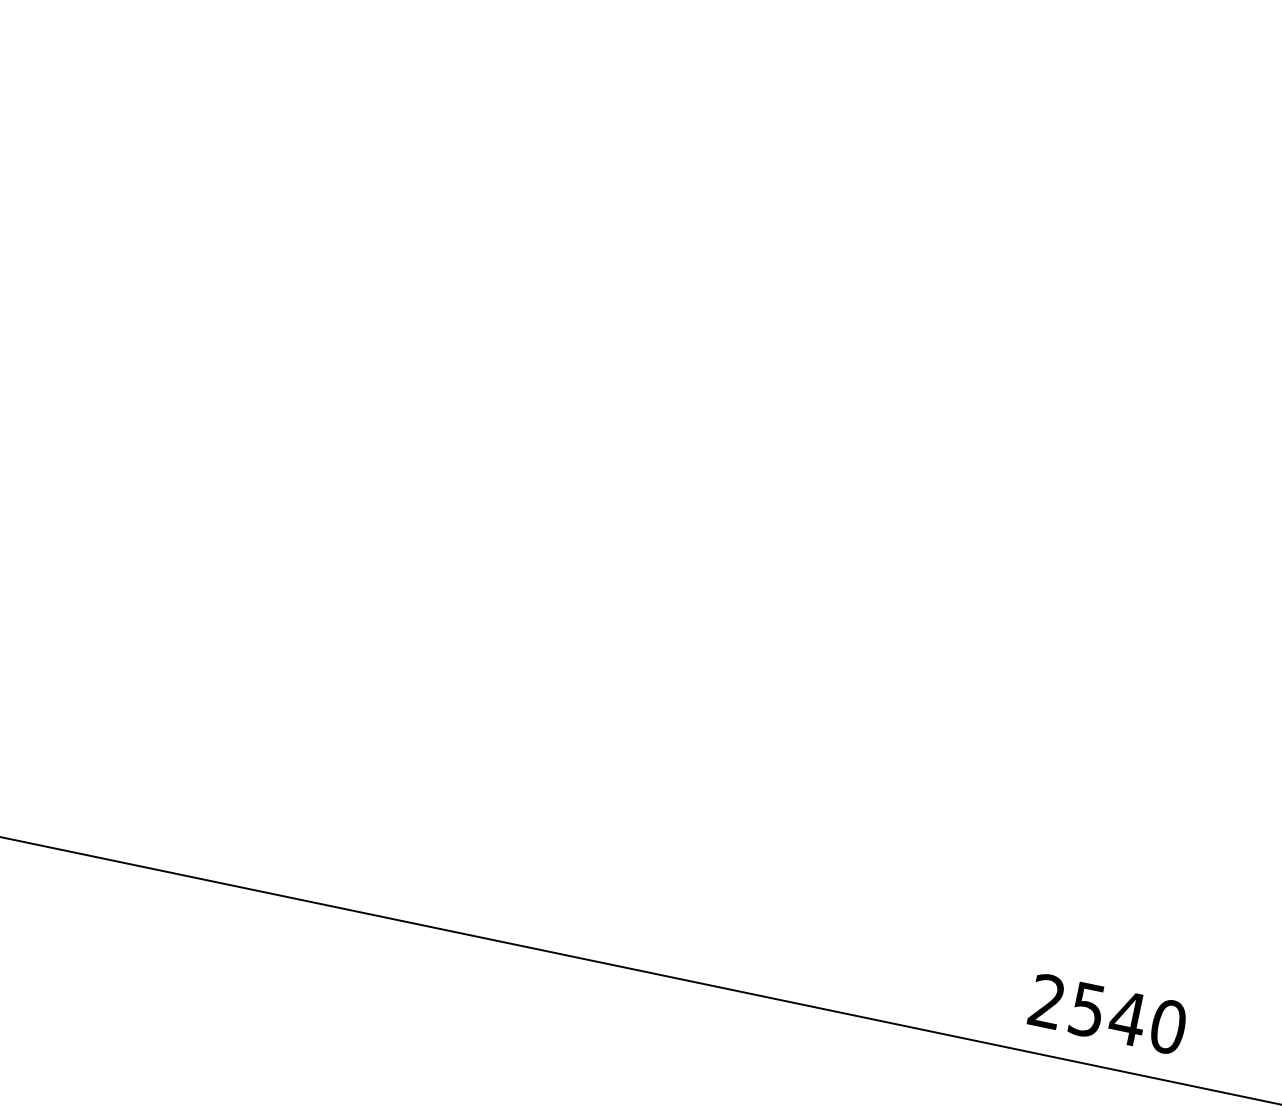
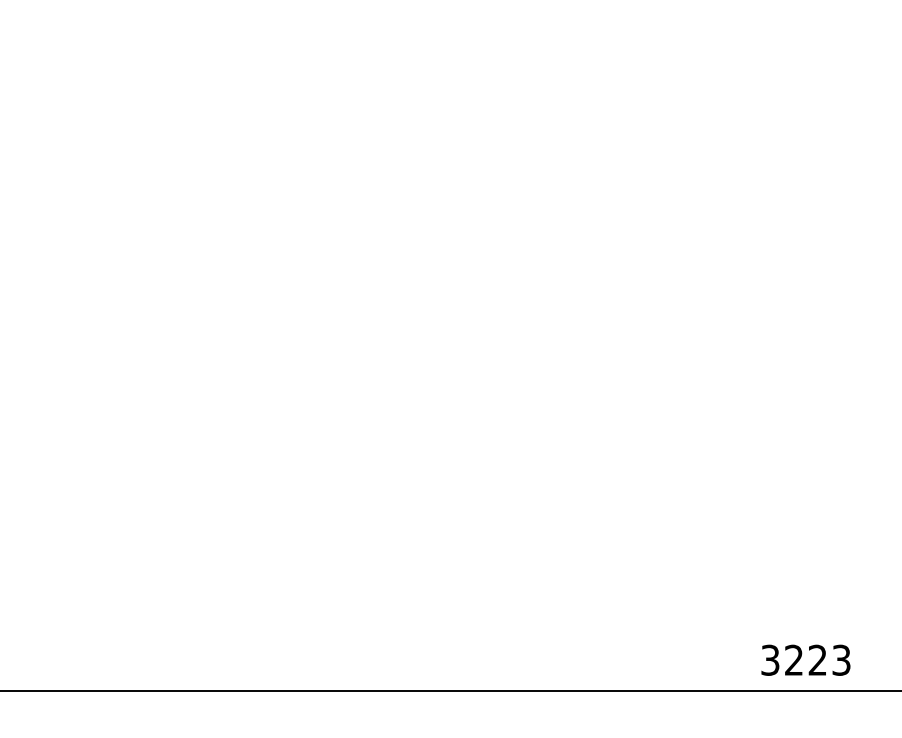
text: (1107, 1012) -> (805, 659), 2540 -> 3223

